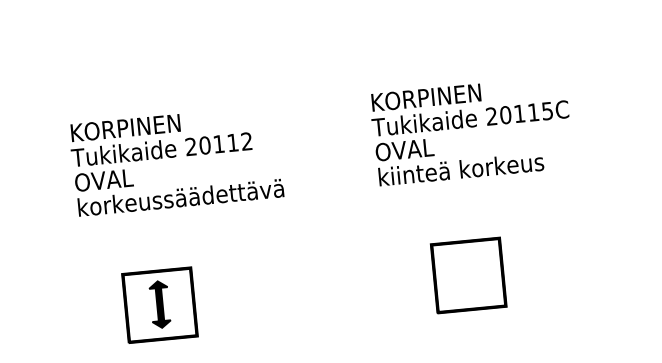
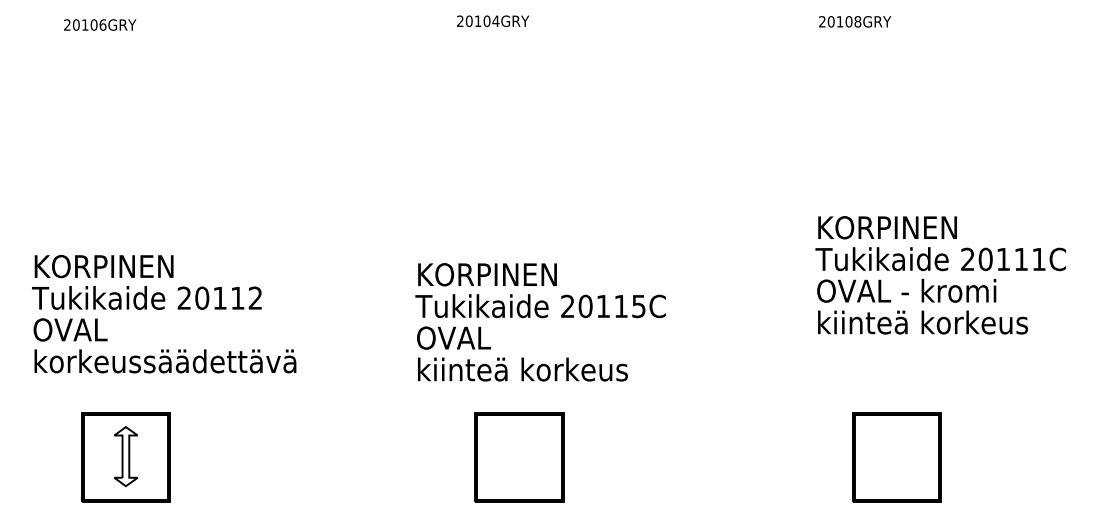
text: (471, 131) -> (540, 322), moved
text: (176, 160) -> (164, 313), moved
fill: (159, 304) -> (125, 456), removed

